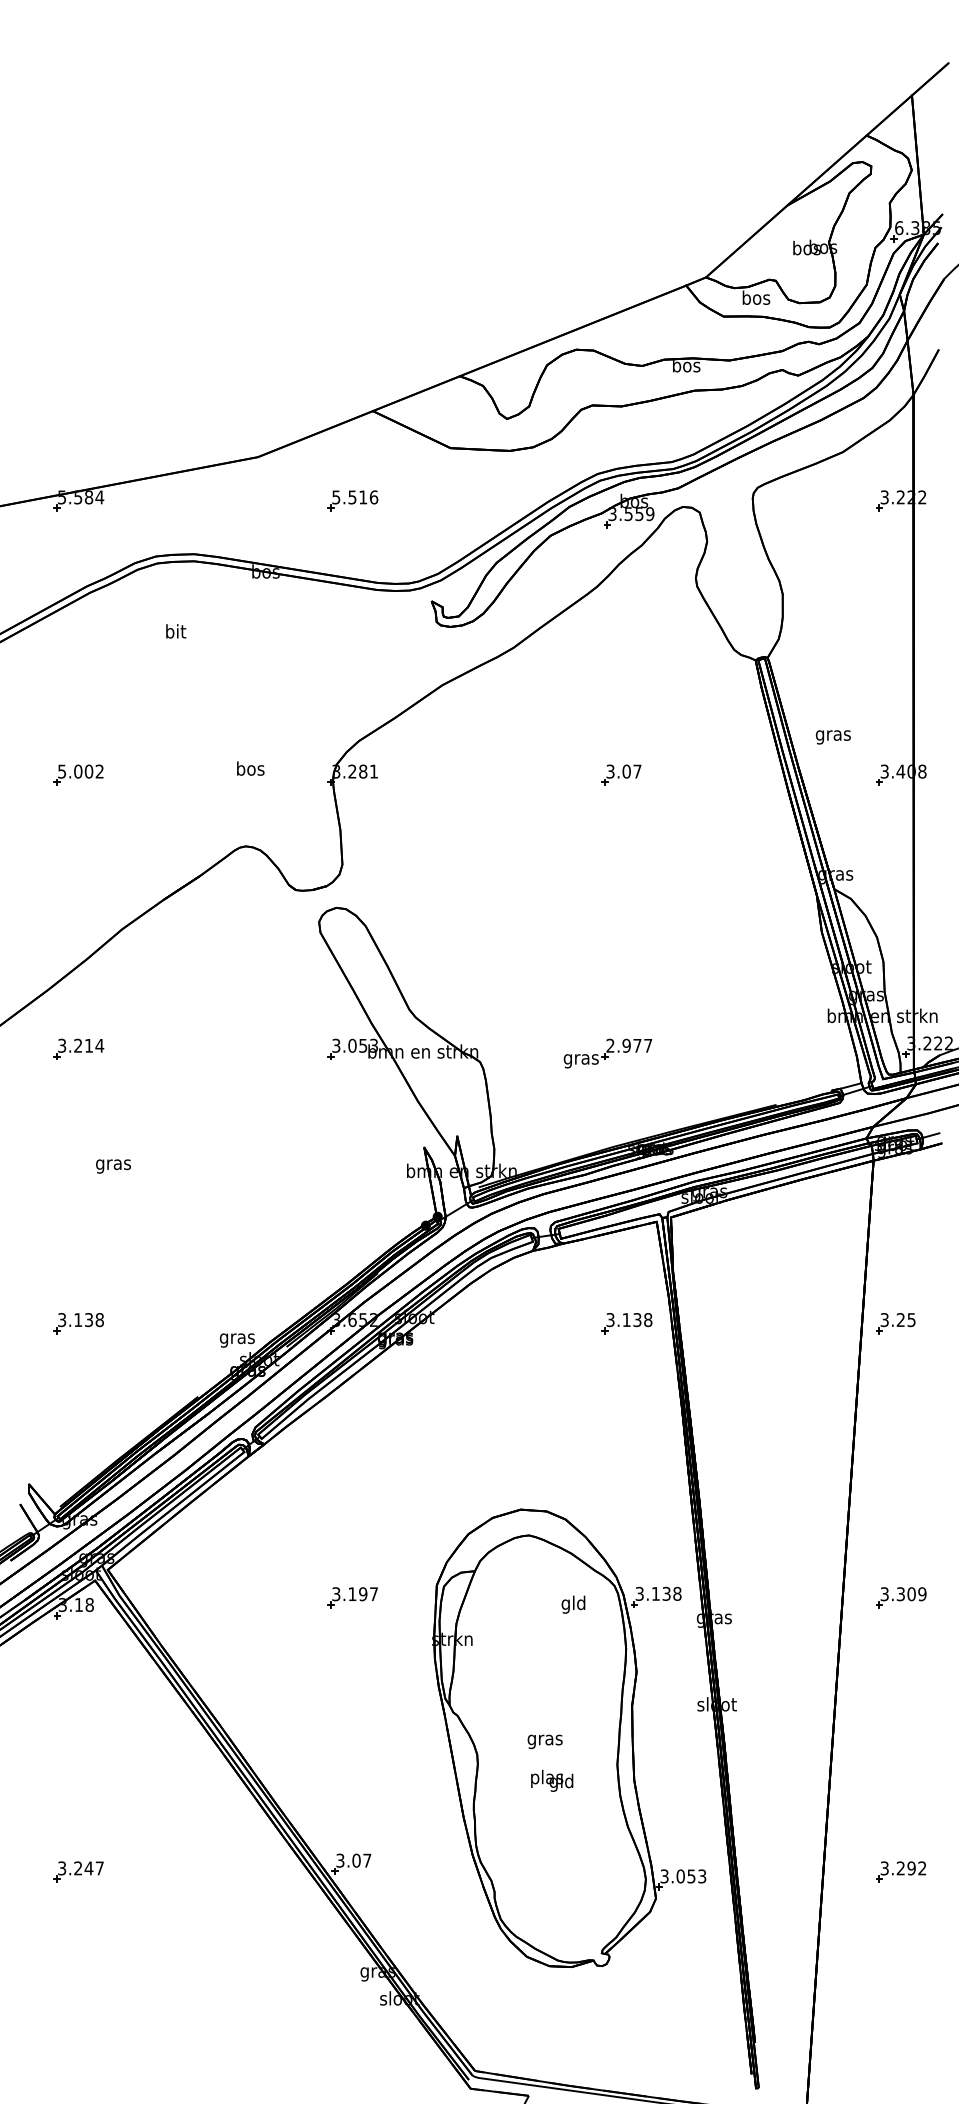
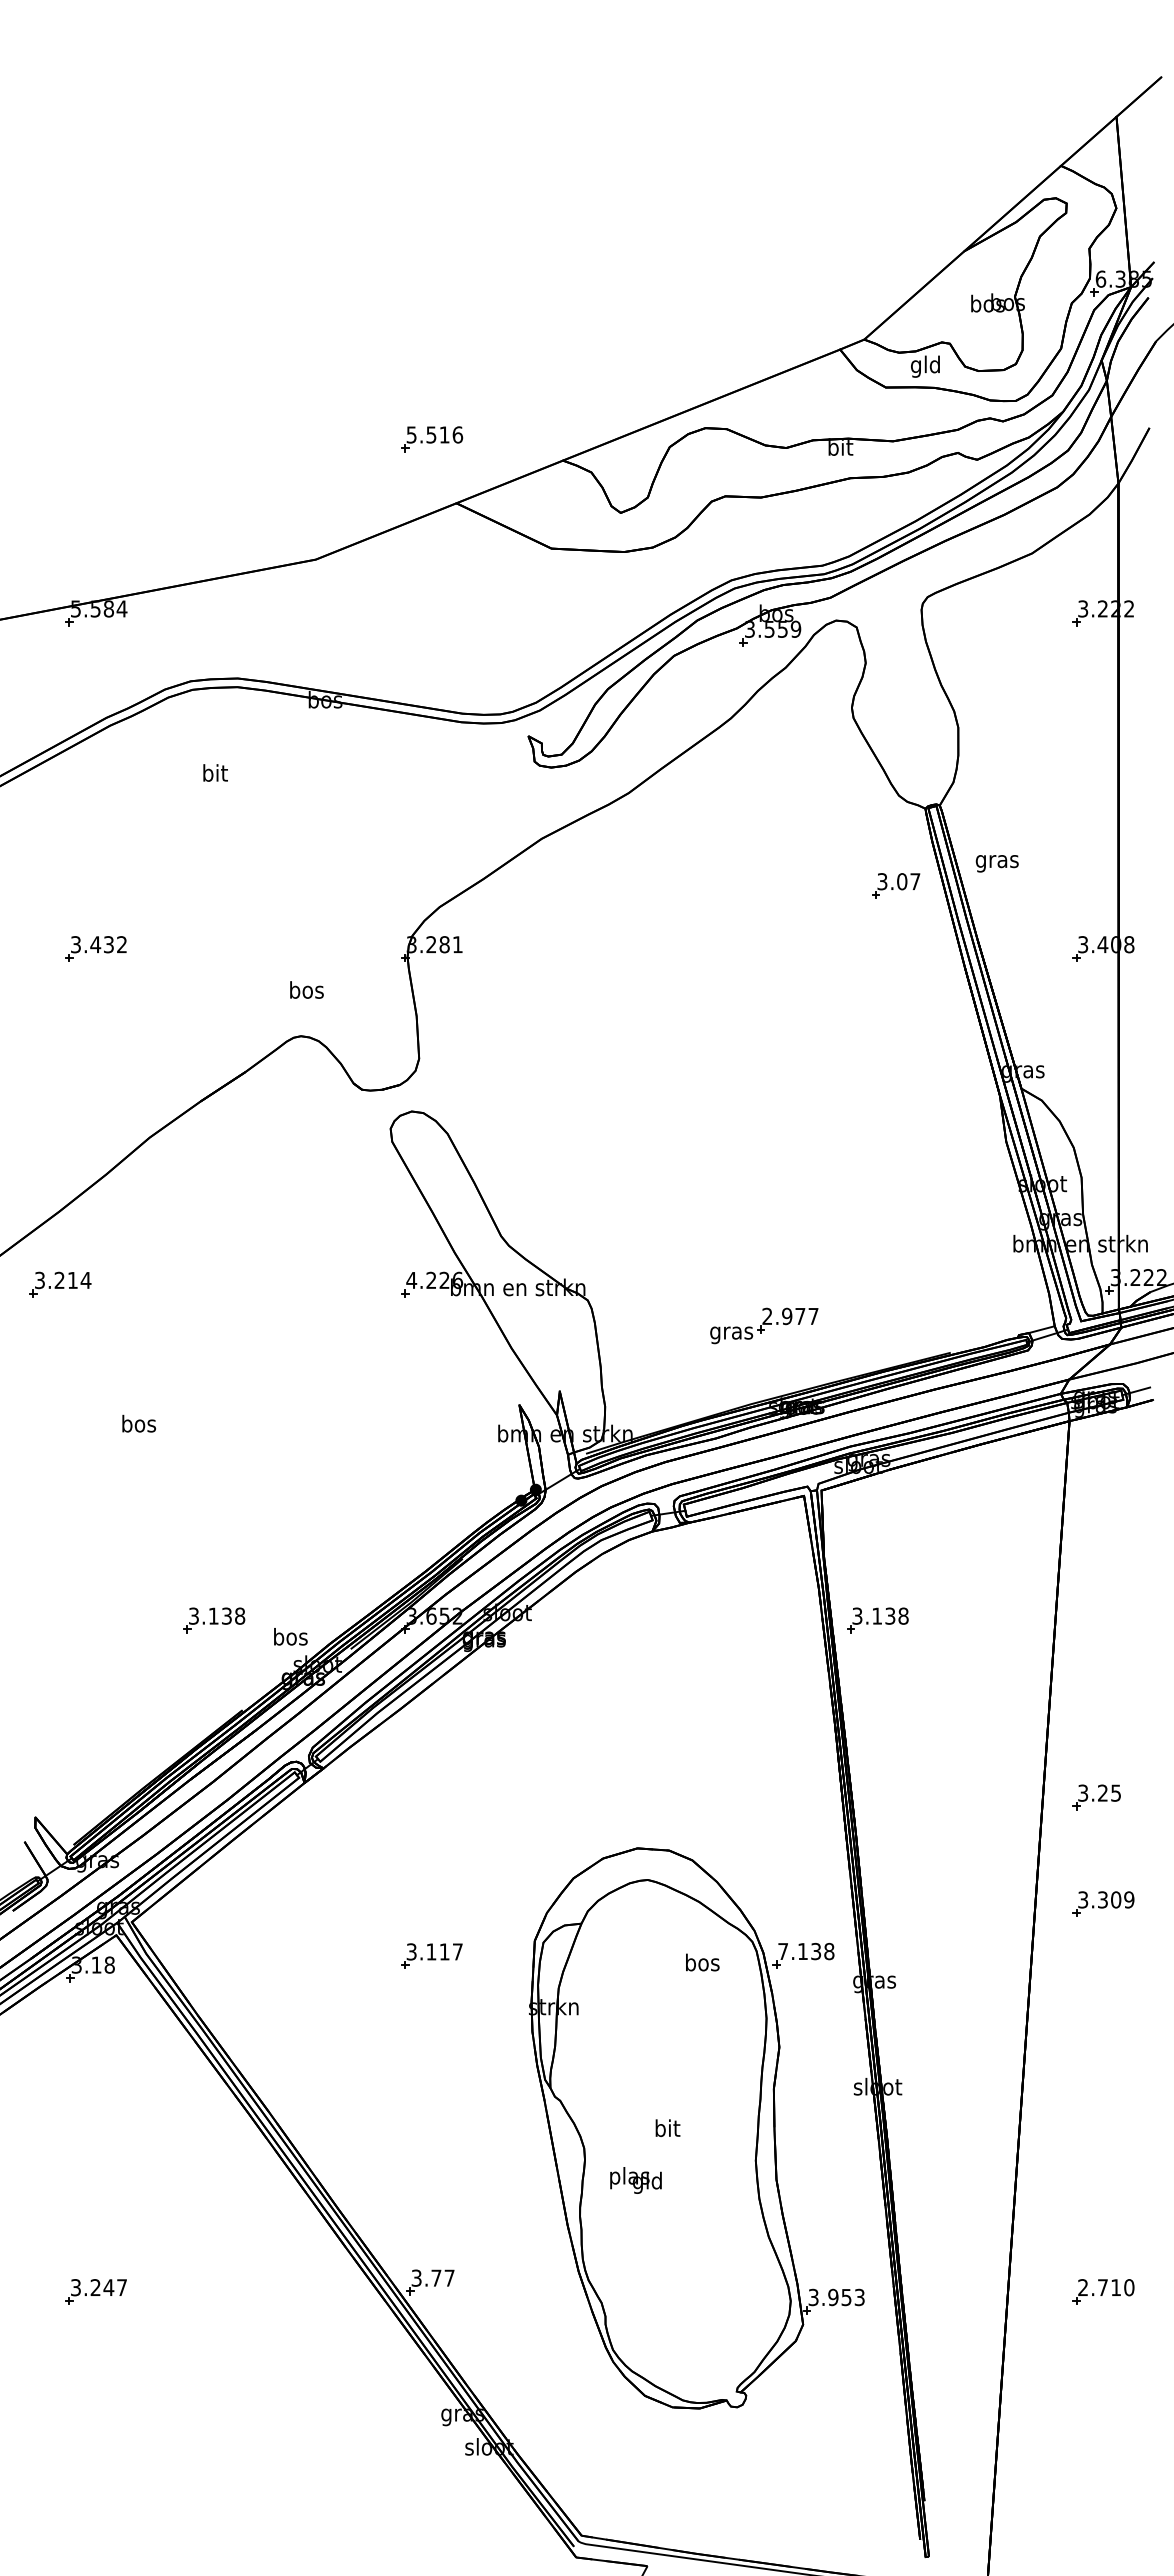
text: (755, 299) -> (925, 366), bos -> gld
text: (686, 364) -> (840, 446), bos -> bit
part: (353, 501) -> (432, 439), moved
text: (832, 737) -> (996, 863), moved
text: (250, 768) -> (306, 989), moved
text: (75, 771) -> (92, 944), 5.002 -> 3.432
part: (622, 774) -> (896, 885), moved
text: (354, 1045) -> (434, 1280), 3.053 -> 4.226
part: (78, 1049) -> (60, 1284), moved
part: (608, 1053) -> (764, 1325), moved
text: (113, 1164) -> (138, 1425), gras -> bos
part: (78, 1323) -> (214, 1620), moved
part: (626, 1323) -> (877, 1620), moved
part: (895, 1323) -> (1096, 1797), moved
text: (237, 1339) -> (290, 1639), gras -> bos
text: (363, 1593) -> (444, 1951), 3.197 -> 3.117
text: (639, 1593) -> (783, 1951), 3.138 -> 7.138
part: (901, 1597) -> (1103, 1903), moved
text: (573, 1604) -> (702, 1964), gld -> bos
text: (545, 1740) -> (667, 2130), gras -> bit
text: (551, 1780) -> (635, 2180), moved
text: (356, 1860) -> (436, 2277), 3.07 -> 3.77
text: (903, 1868) -> (1106, 2287), 3.292 -> 2.710
text: (680, 1876) -> (833, 2297), 3.053 -> 3.953

